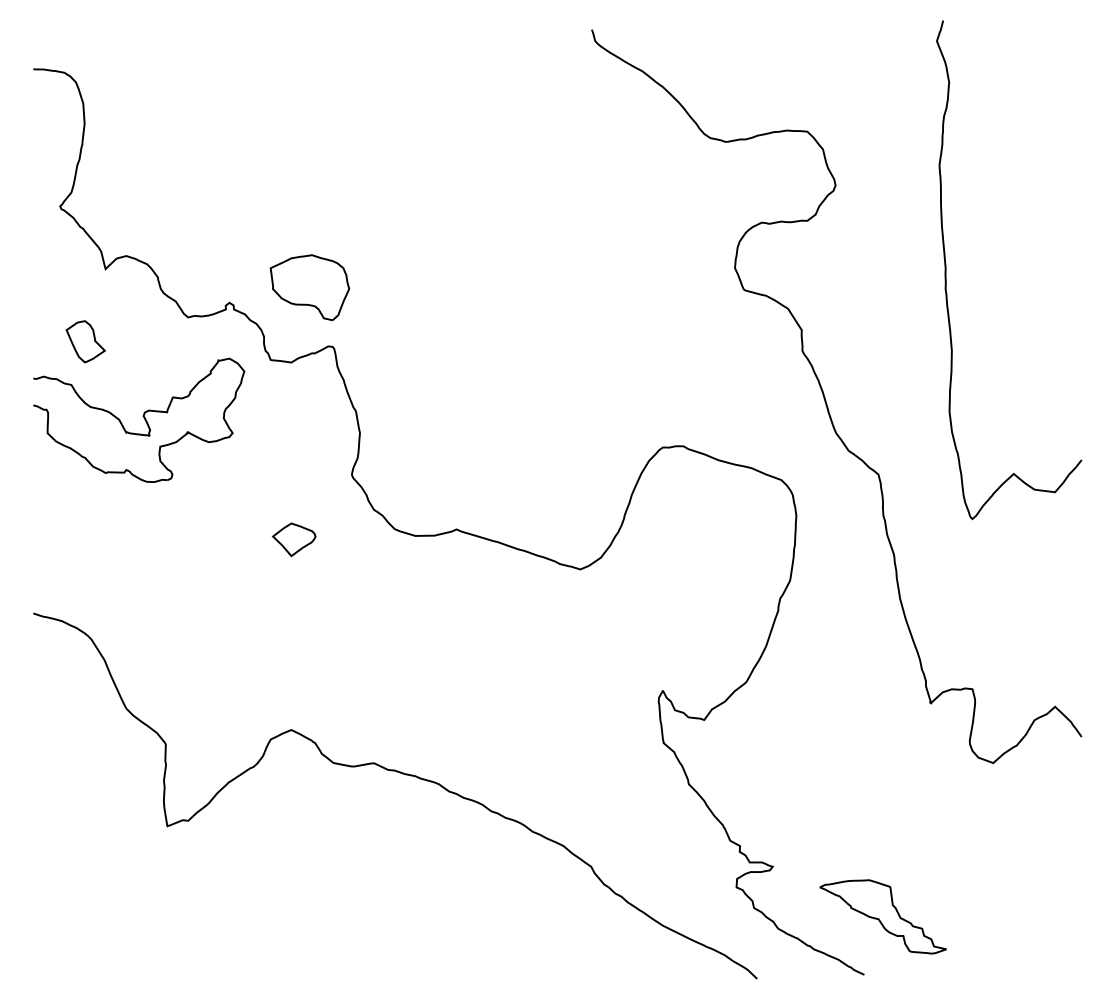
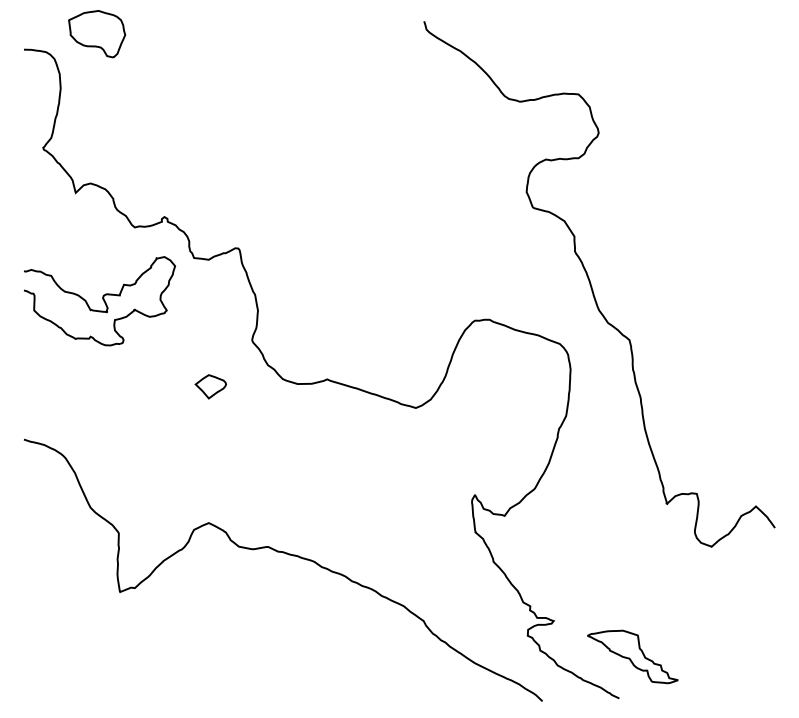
curve: (946, 269) -> (678, 193), removed
part: (310, 288) -> (97, 34), moved
part: (85, 341) -> (61, 244), removed

